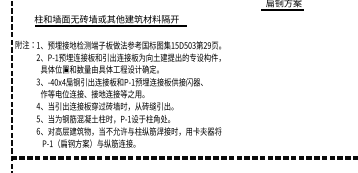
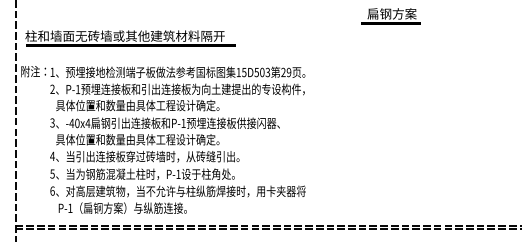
text: (110, 20) -> (130, 38), moved
text: (99, 93) -> (137, 139), 作等电位连接、接地连接等之用。 -> 具体位置和数量由具体工程设计确定。

